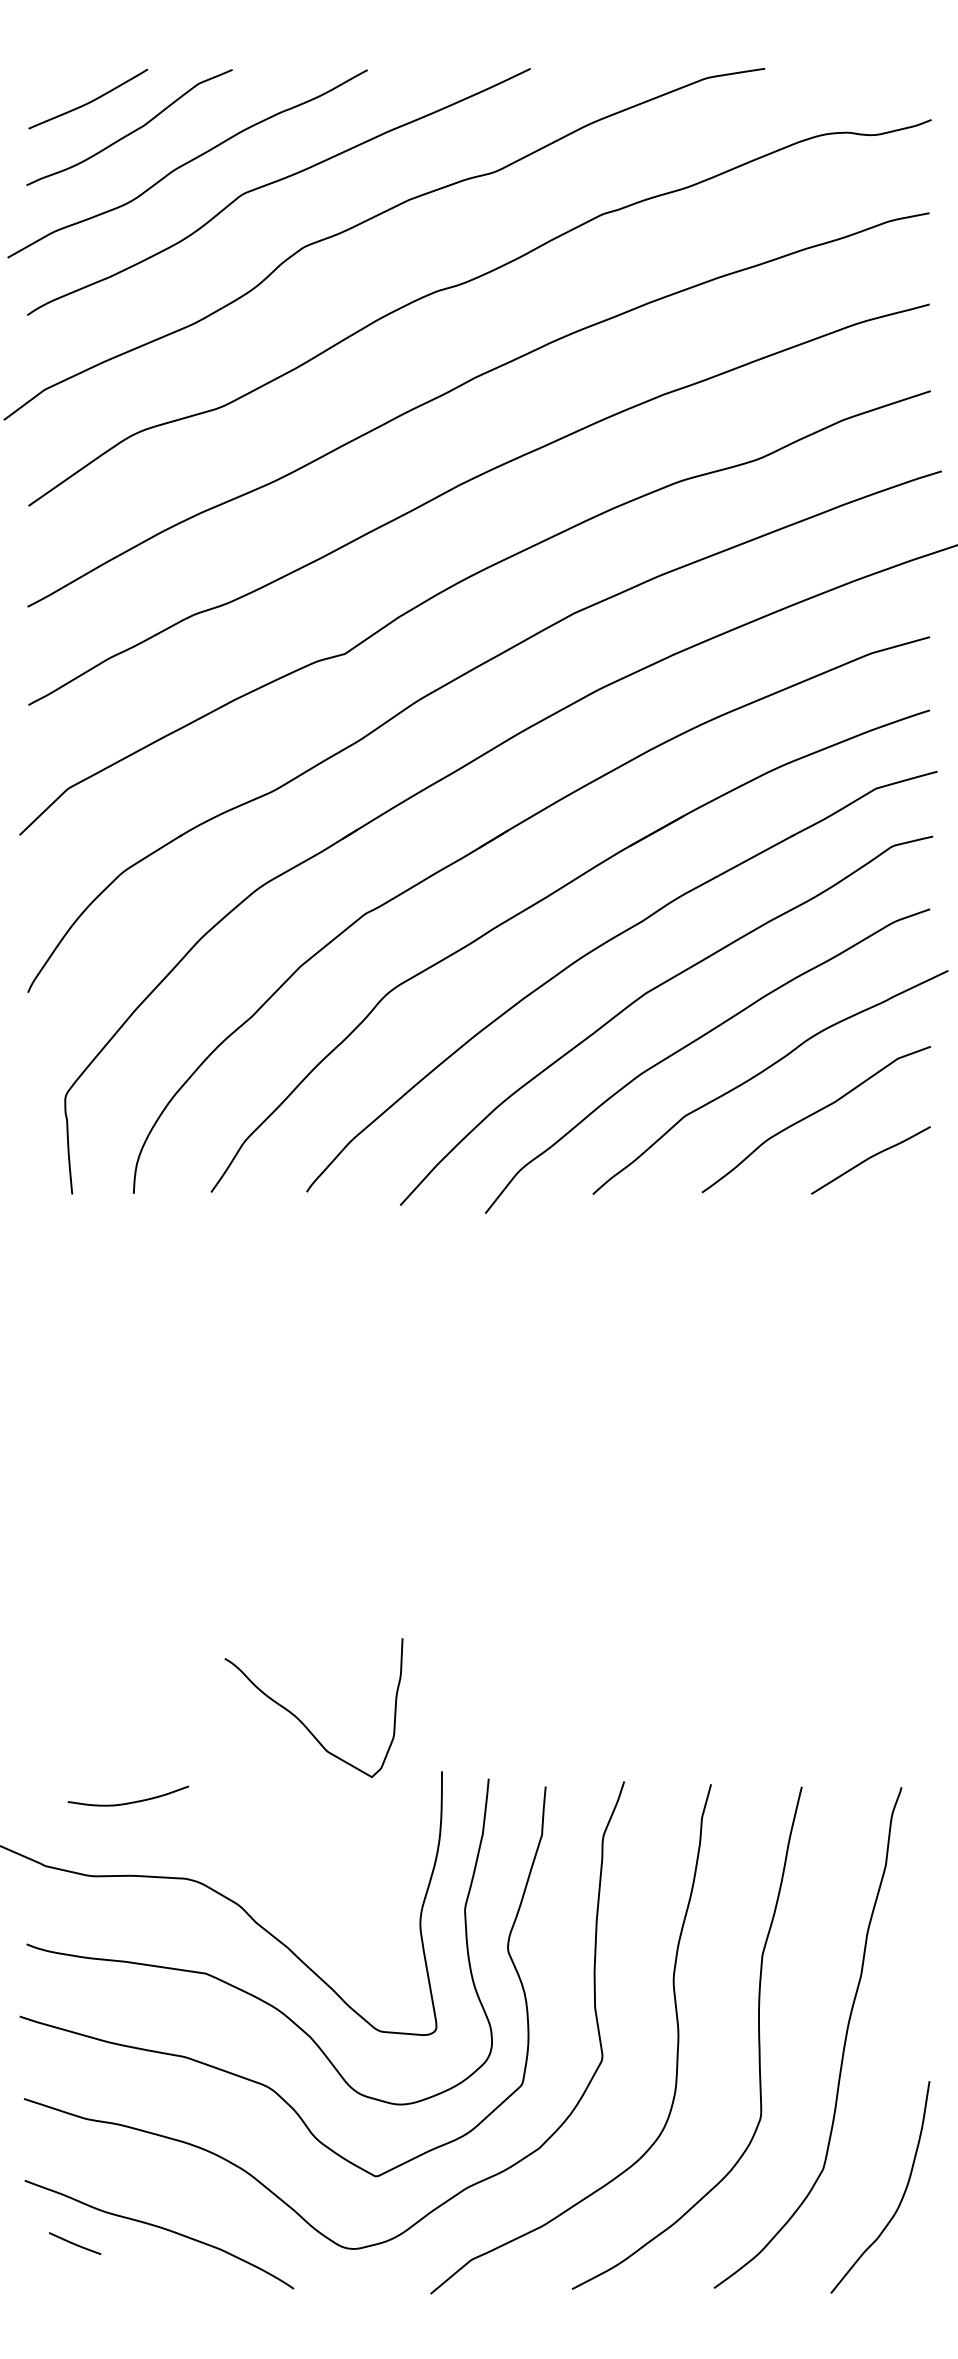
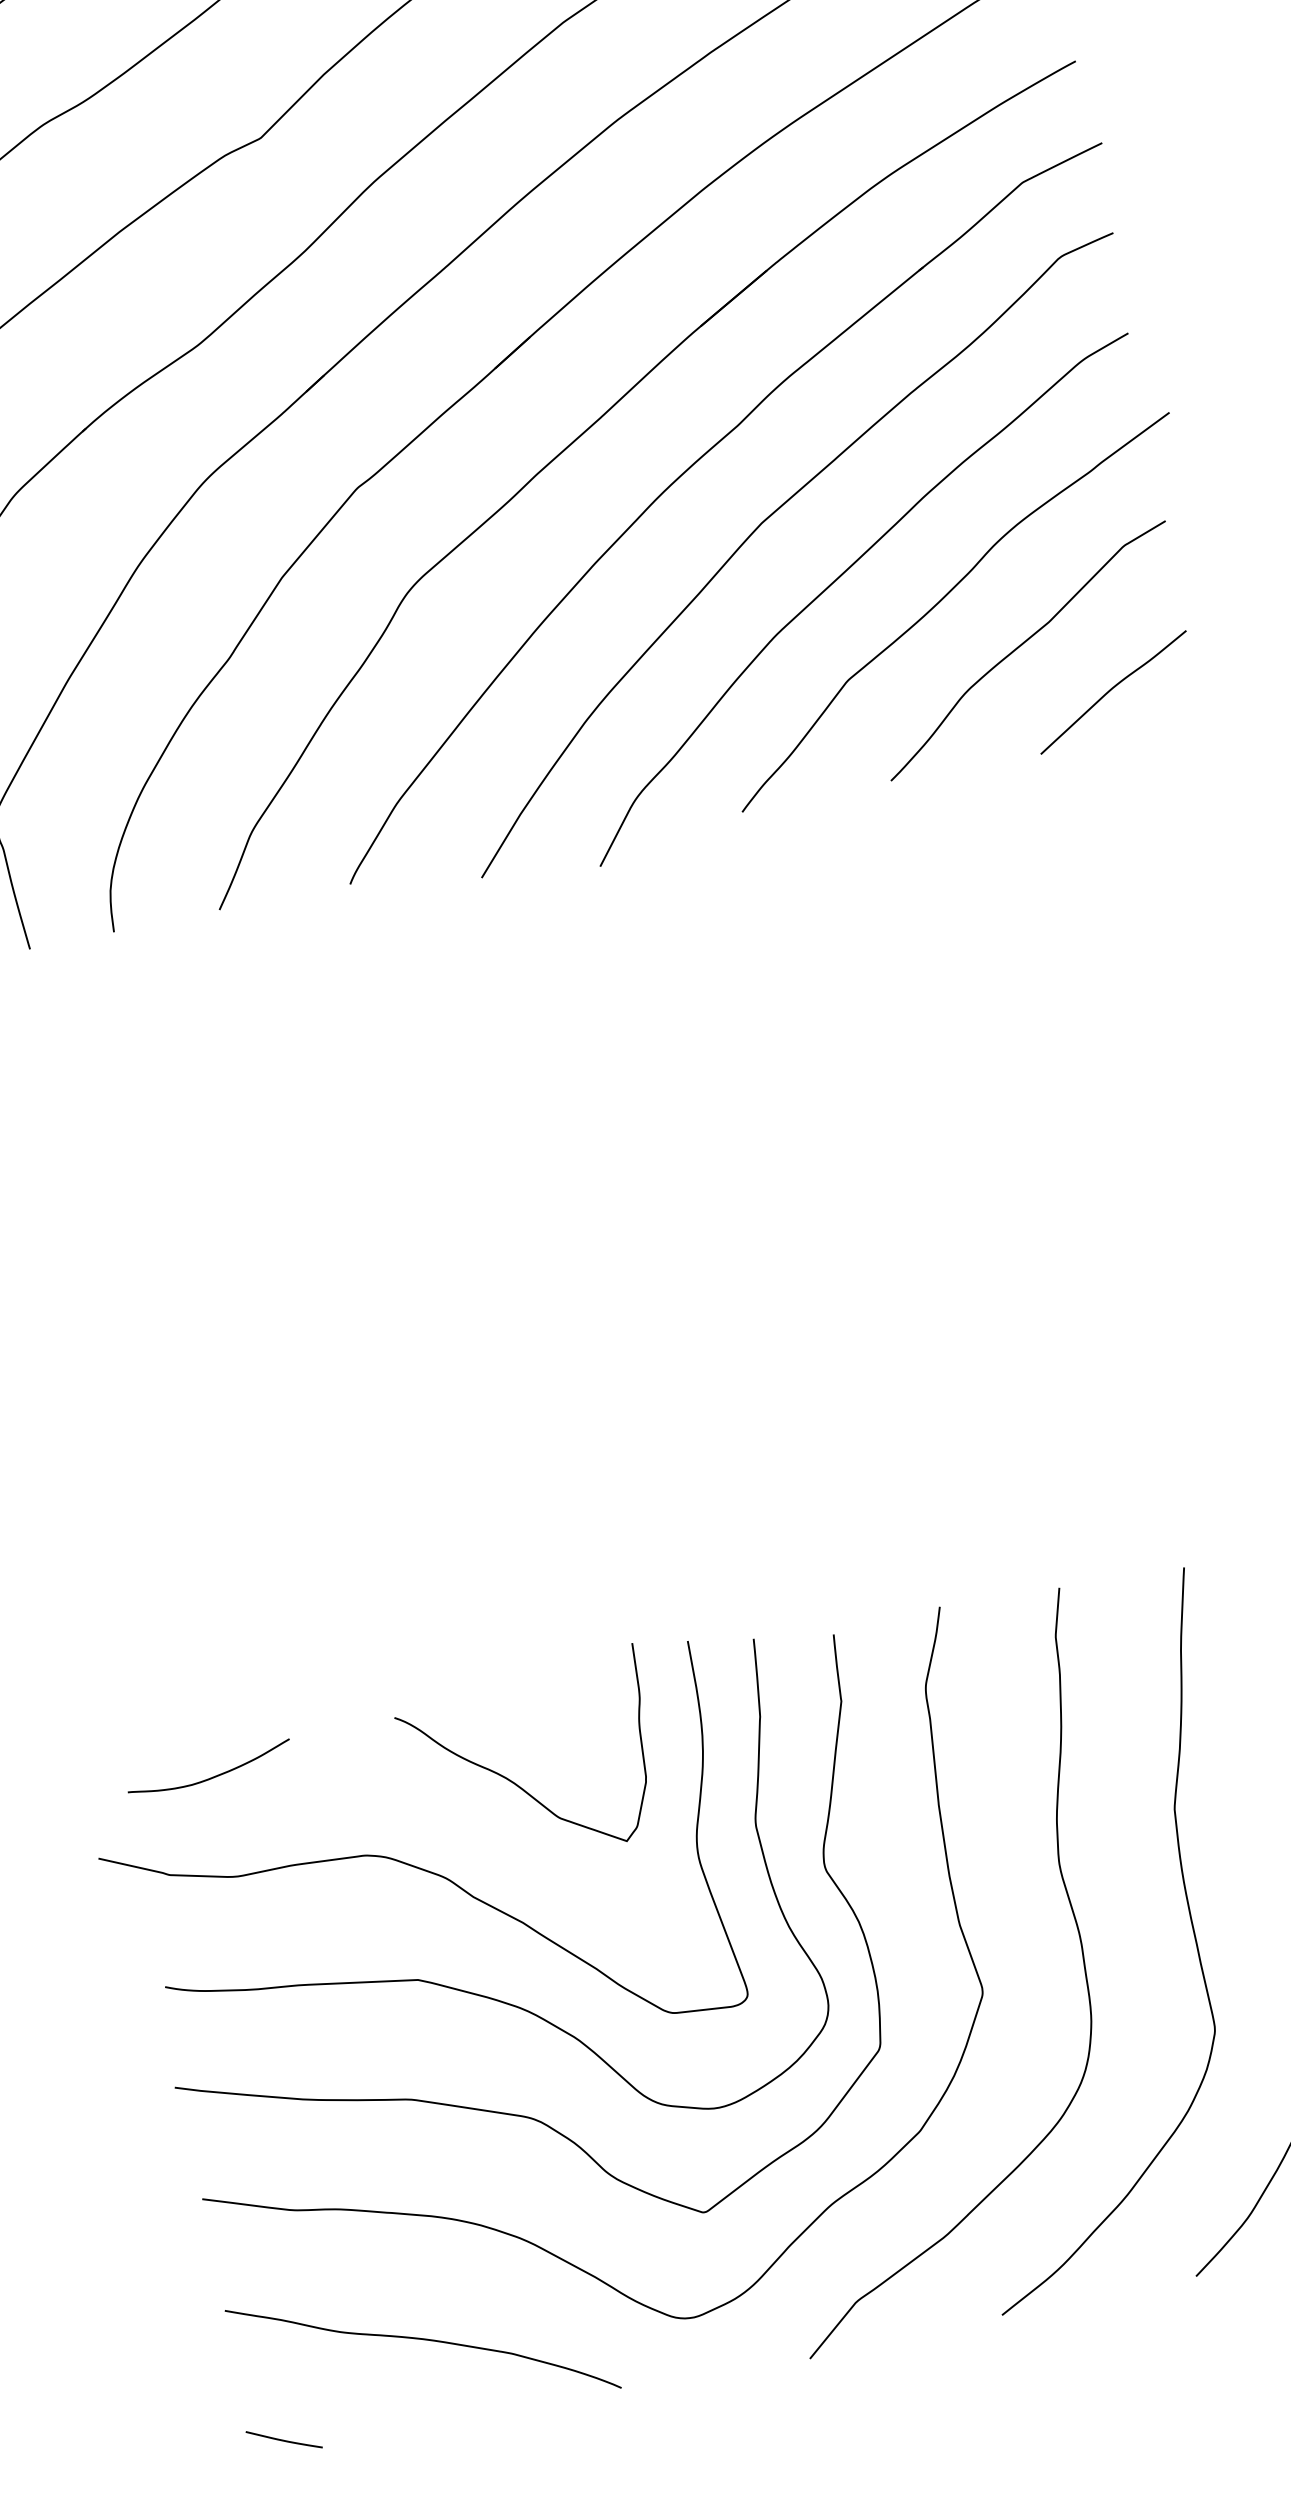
curve: (300, 1719) -> (514, 1781), moved
curve: (127, 1802) -> (209, 1777), moved
line: (74, 2243) -> (283, 2439), moved

